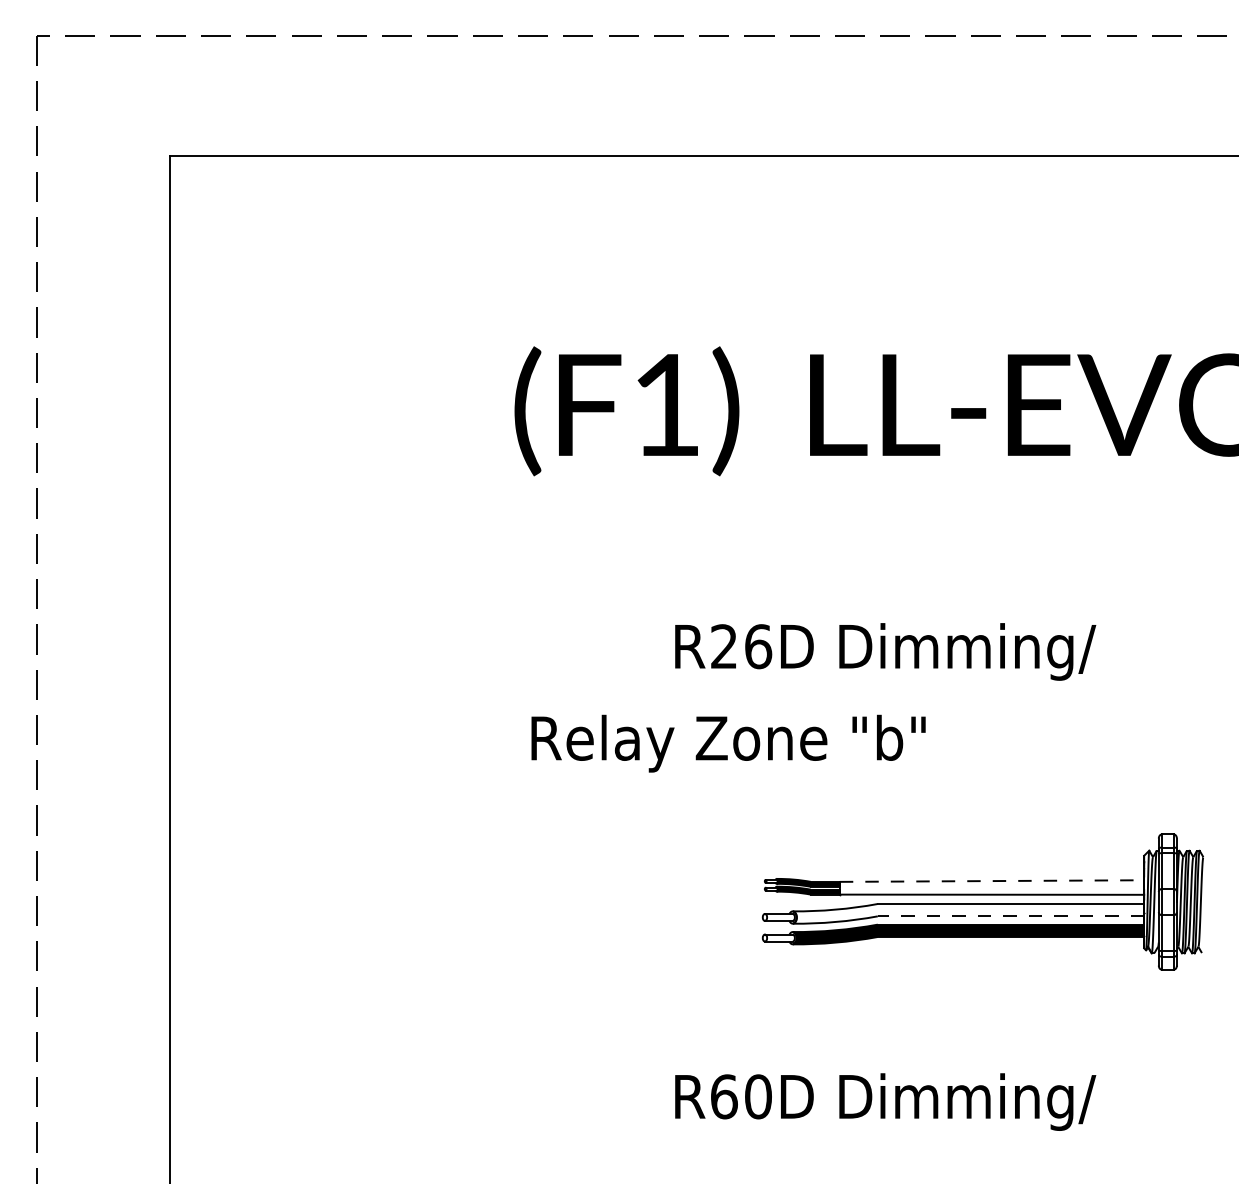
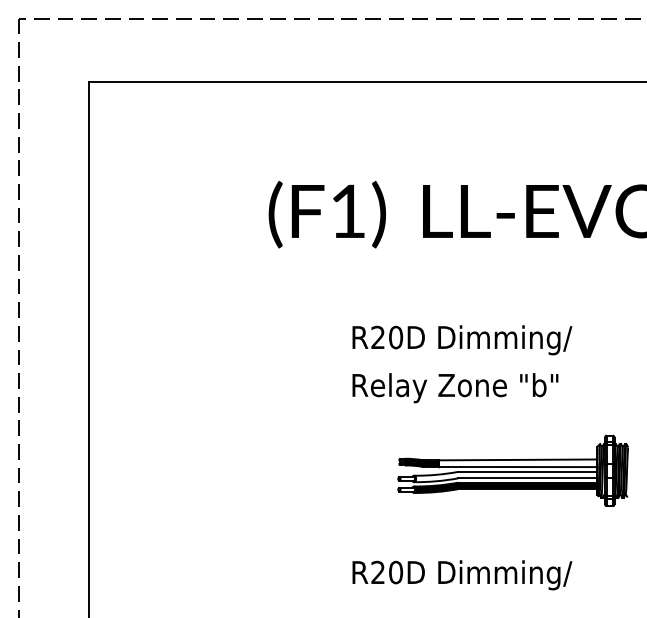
text: (759, 644) -> (396, 336), R26D -> R20D
text: (728, 744) -> (455, 388), moved
line: (993, 880) -> (518, 459), dashed -> solid
line: (1010, 916) -> (527, 478), dashed -> solid
text: (724, 1096) -> (378, 572), R60D -> R20D

